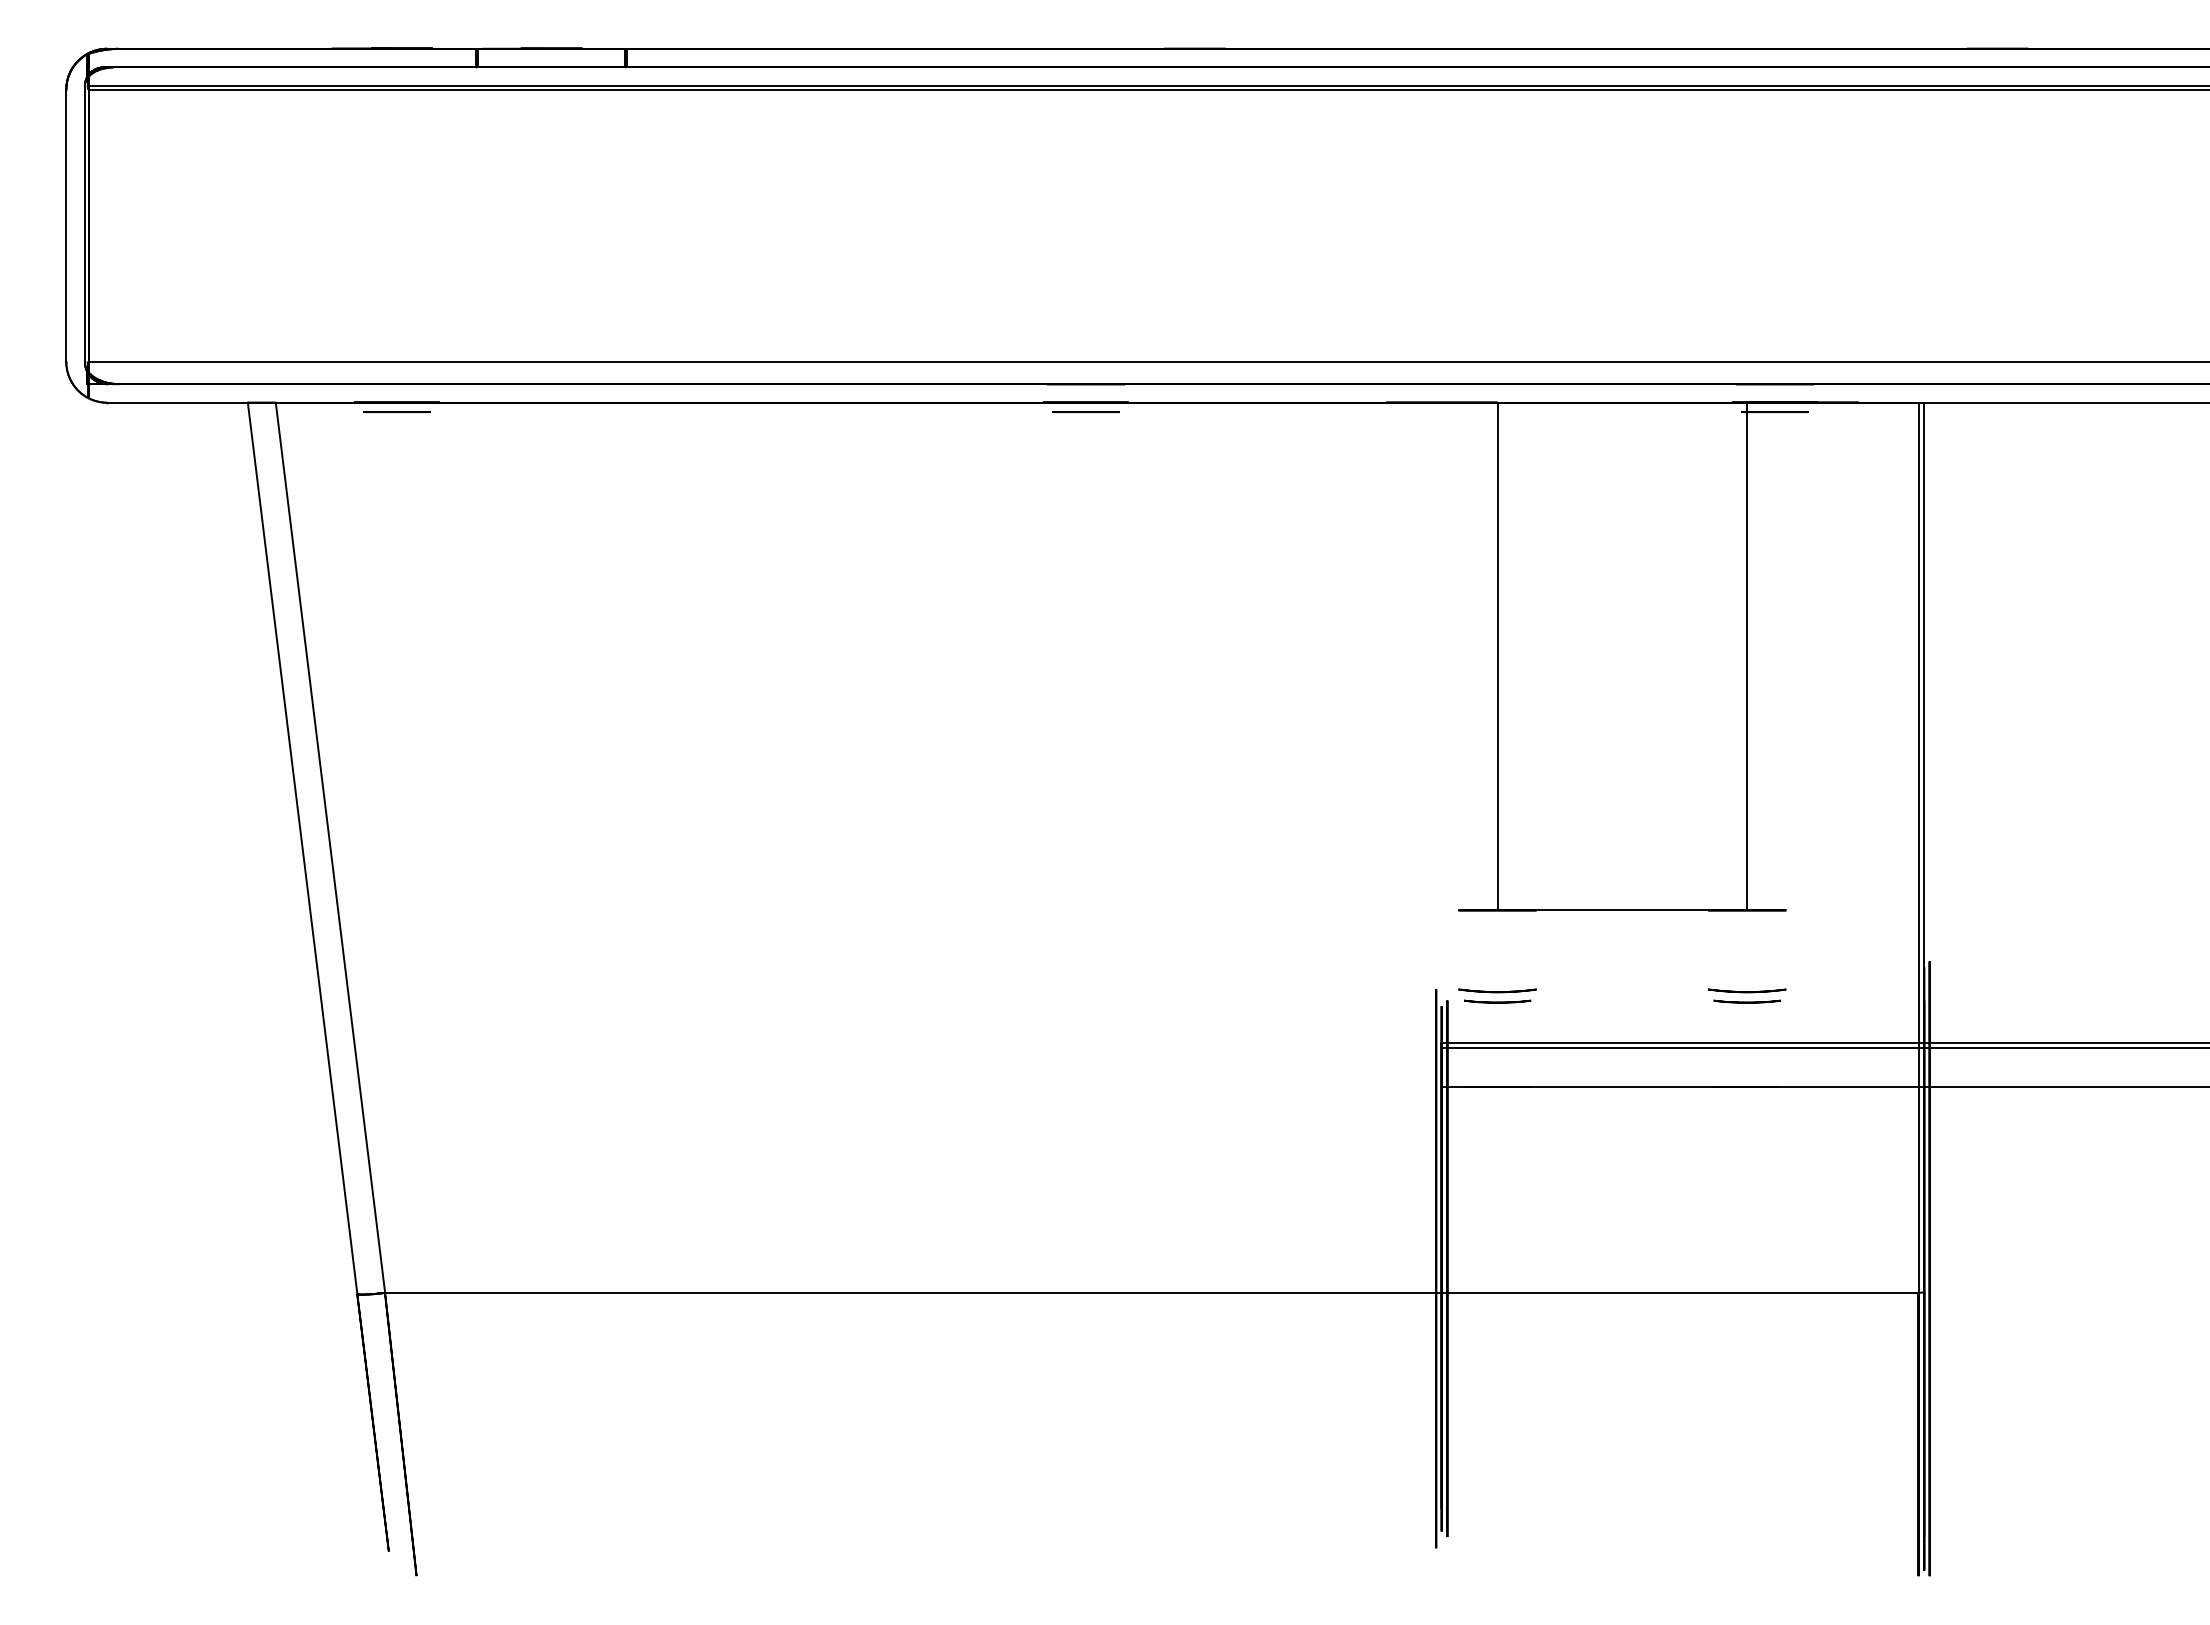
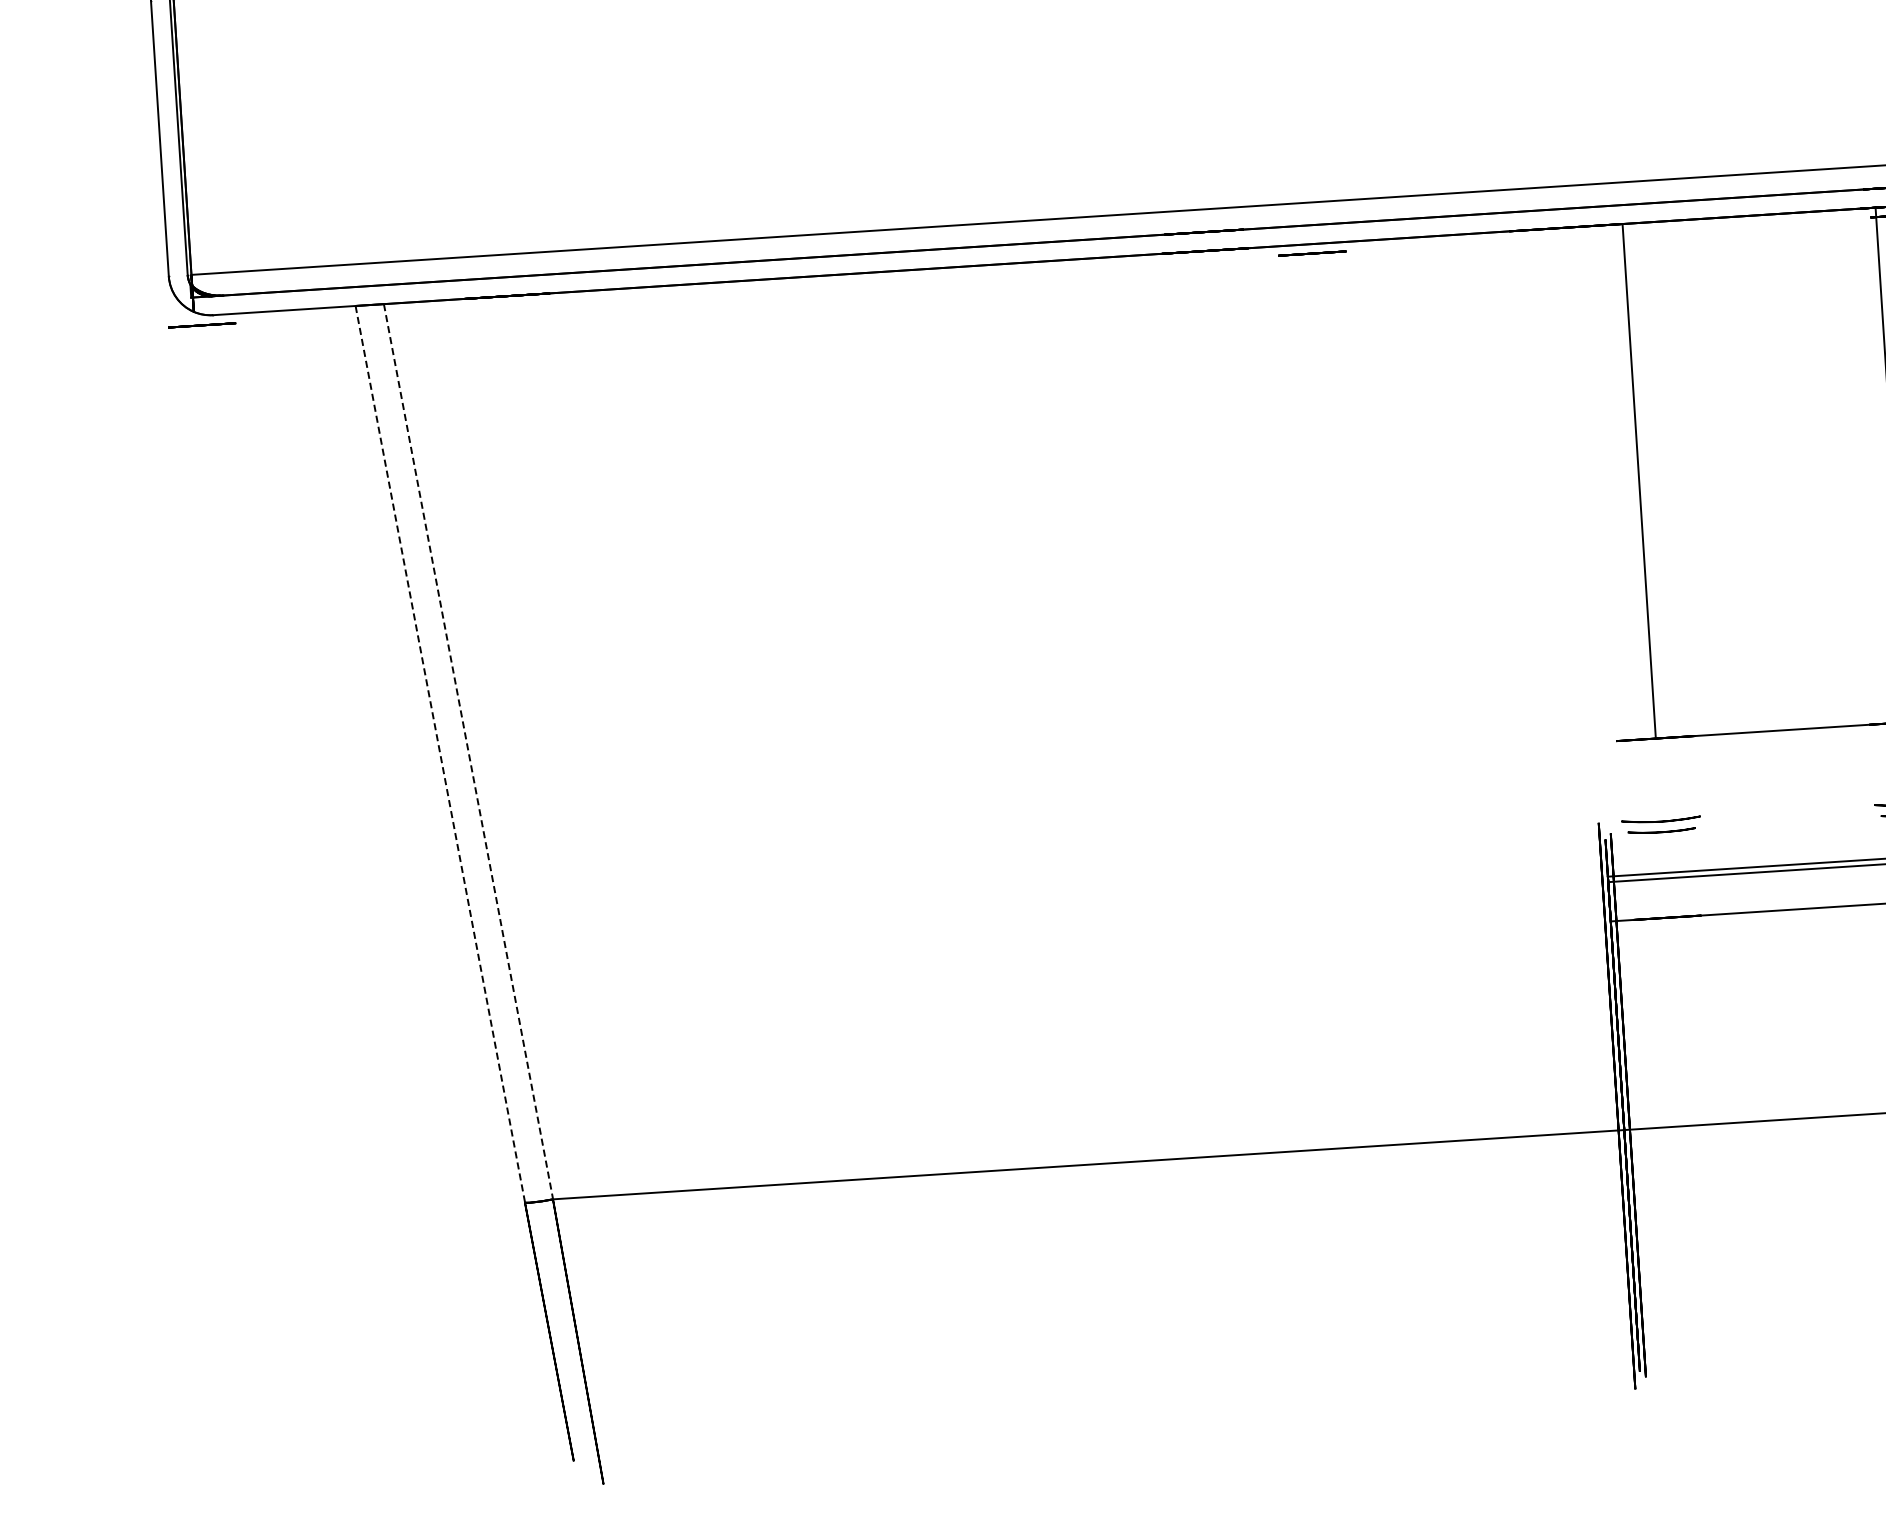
line: (396, 411) -> (201, 324), moved
line: (1085, 411) -> (1311, 253), moved
line: (302, 848) -> (440, 754), solid -> dashed
line: (330, 848) -> (468, 752), solid -> dashed

